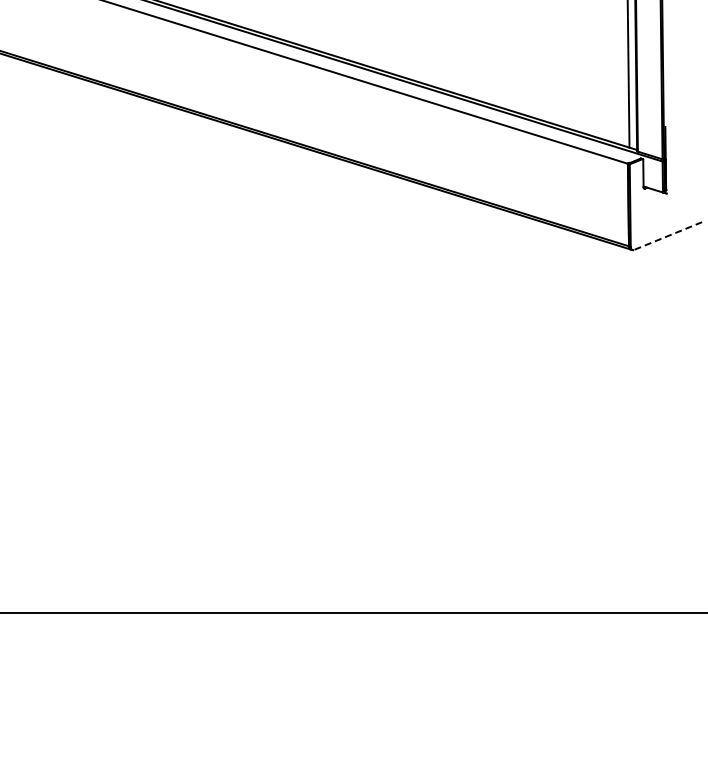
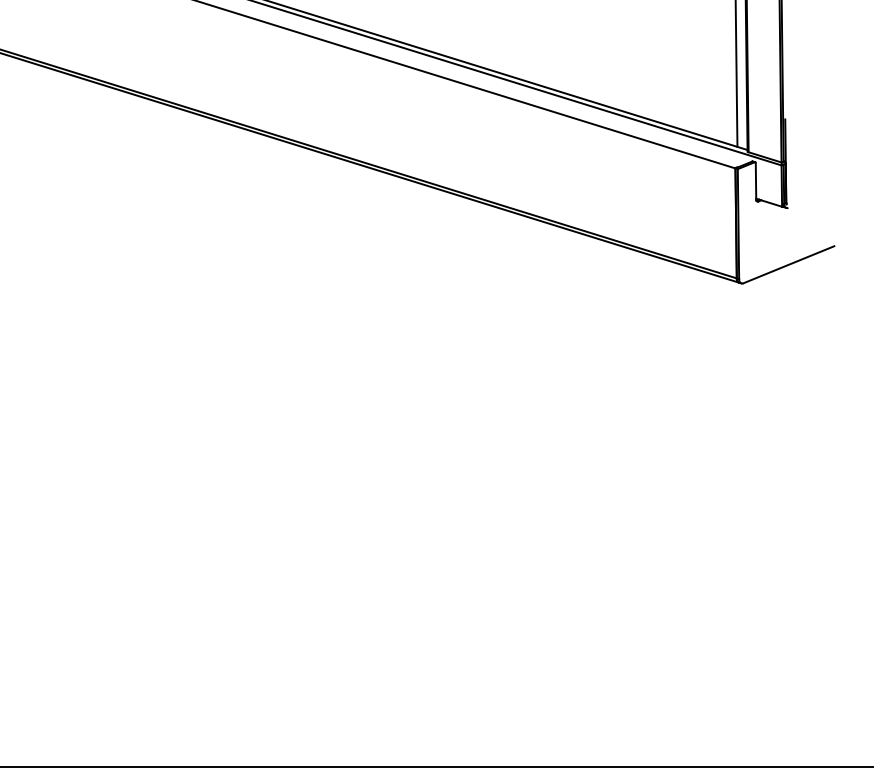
line: (668, 236) -> (789, 265), dashed -> solid

